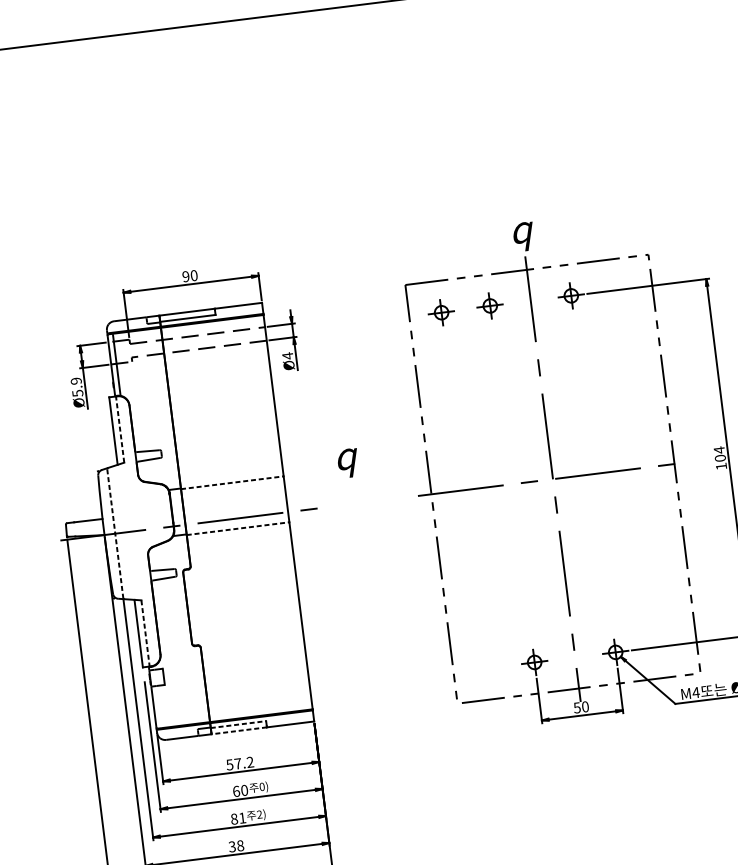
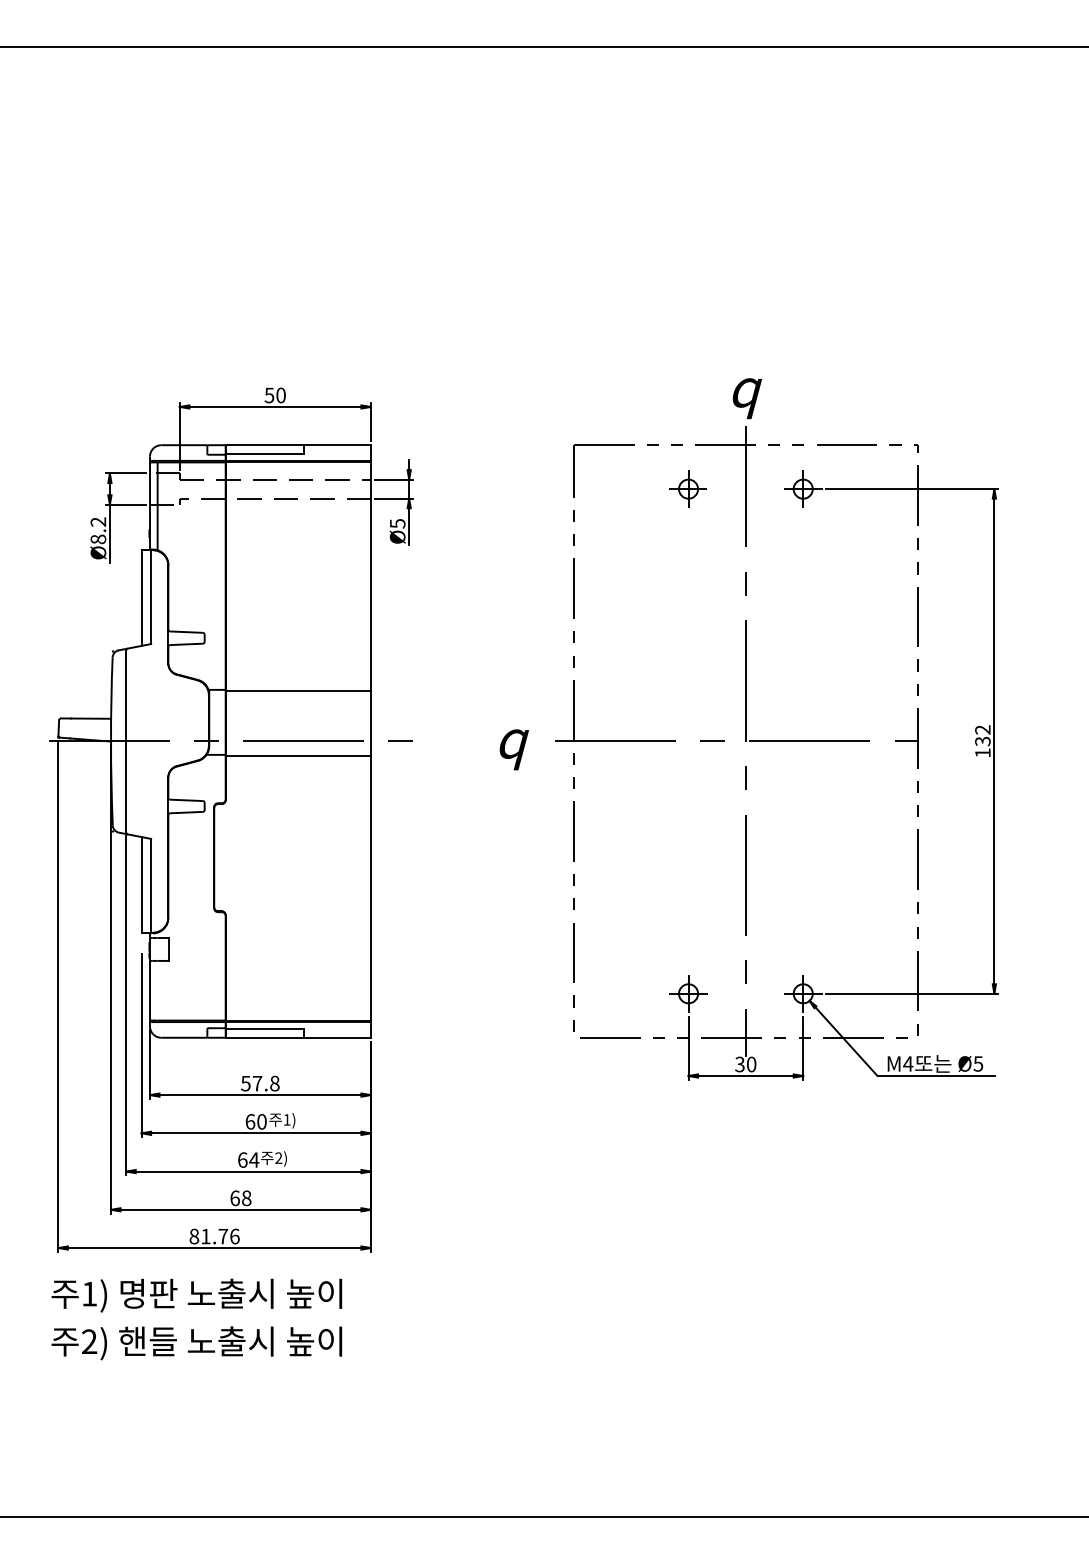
text: (186, 276) -> (269, 395), 90 -> 50
part: (440, 312) -> (618, 489), removed
text: (287, 355) -> (397, 523), Ø4 -> Ø5
text: (77, 387) -> (98, 530), Ø5.9 -> Ø8.2
line: (120, 429) -> (151, 597), dashed -> solid
text: (719, 454) -> (982, 735), 104 -> 132
text: (347, 463) -> (513, 749), moved
line: (232, 482) -> (298, 690), dashed -> solid
line: (238, 528) -> (298, 755), dashed -> solid
line: (115, 533) -> (126, 741), dashed -> solid
line: (145, 633) -> (151, 885), dashed -> solid
text: (576, 707) -> (739, 1063), 50 -> 30
line: (238, 724) -> (265, 1028), dashed -> solid
line: (238, 730) -> (264, 1037), dashed -> solid
text: (250, 762) -> (274, 1083), 57.2 -> 57.8
text: (261, 786) -> (286, 1119), 0) -> 1)
text: (238, 818) -> (248, 1159), 81 -> 64
text: (231, 847) -> (234, 1198), 38 -> 68

